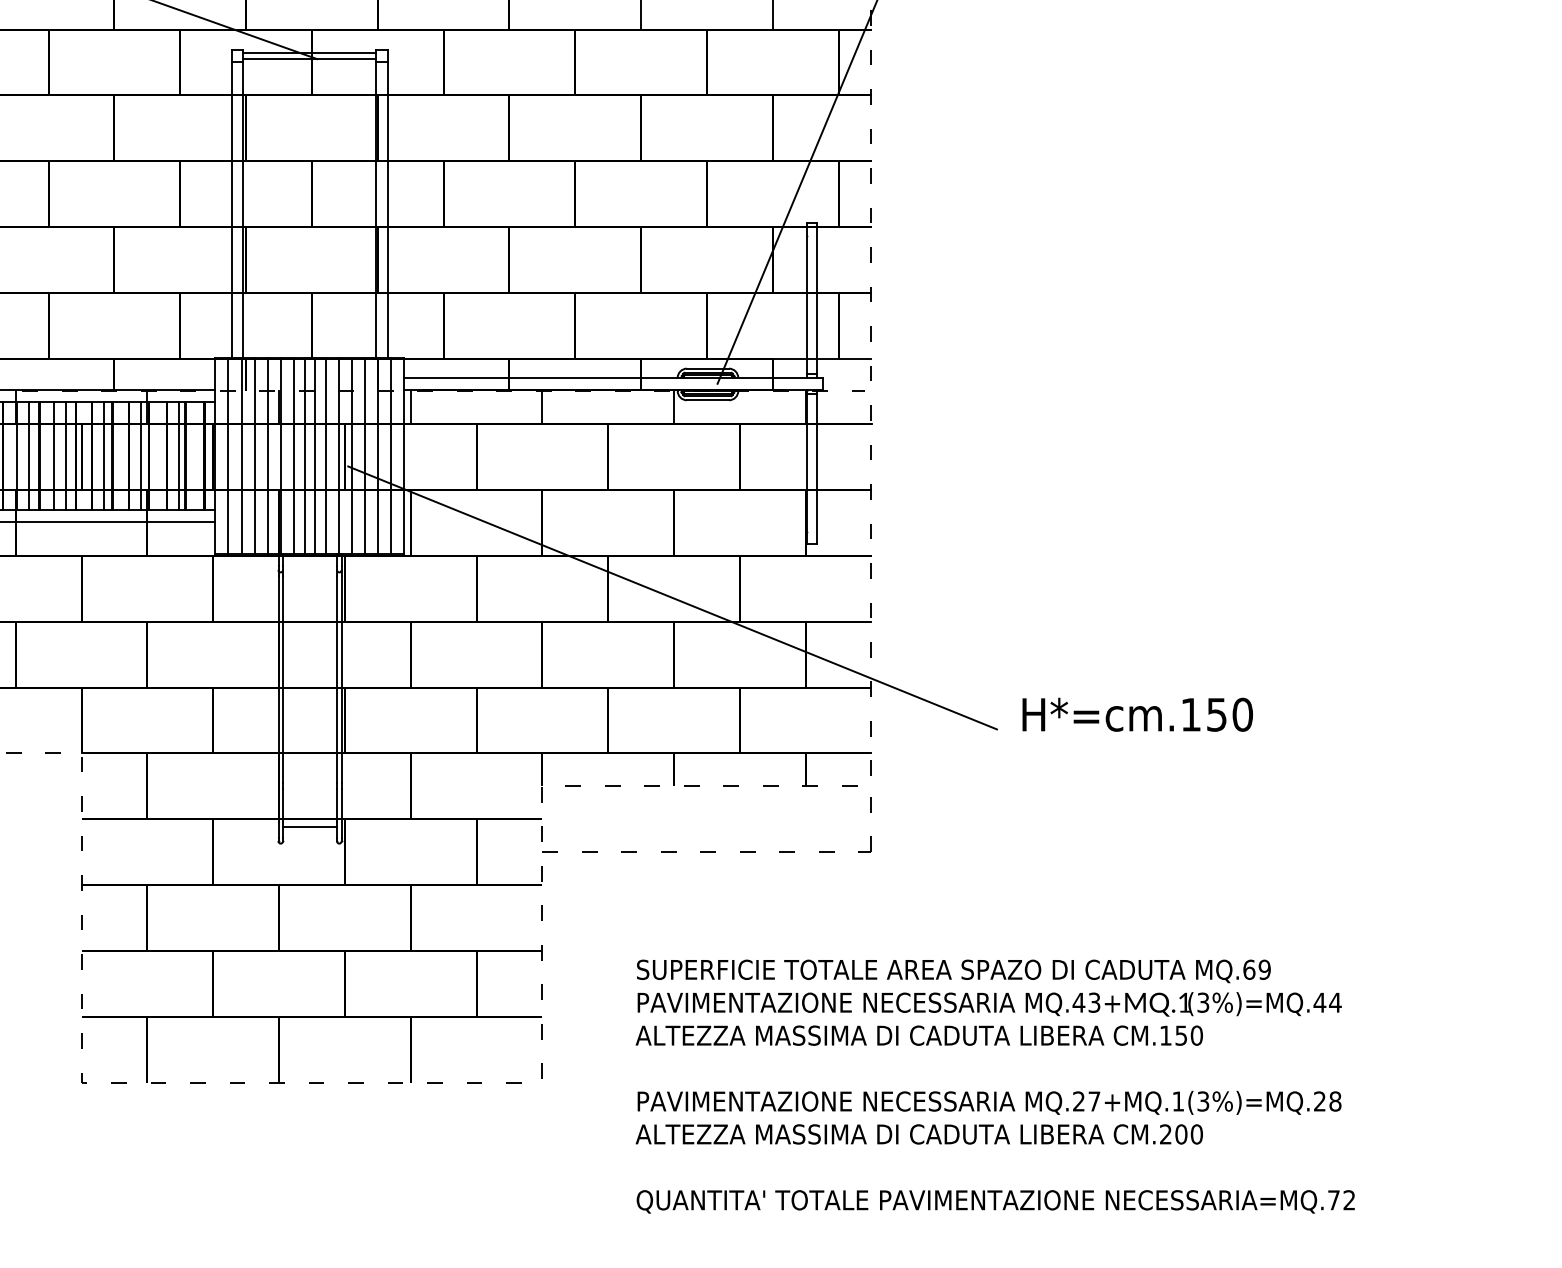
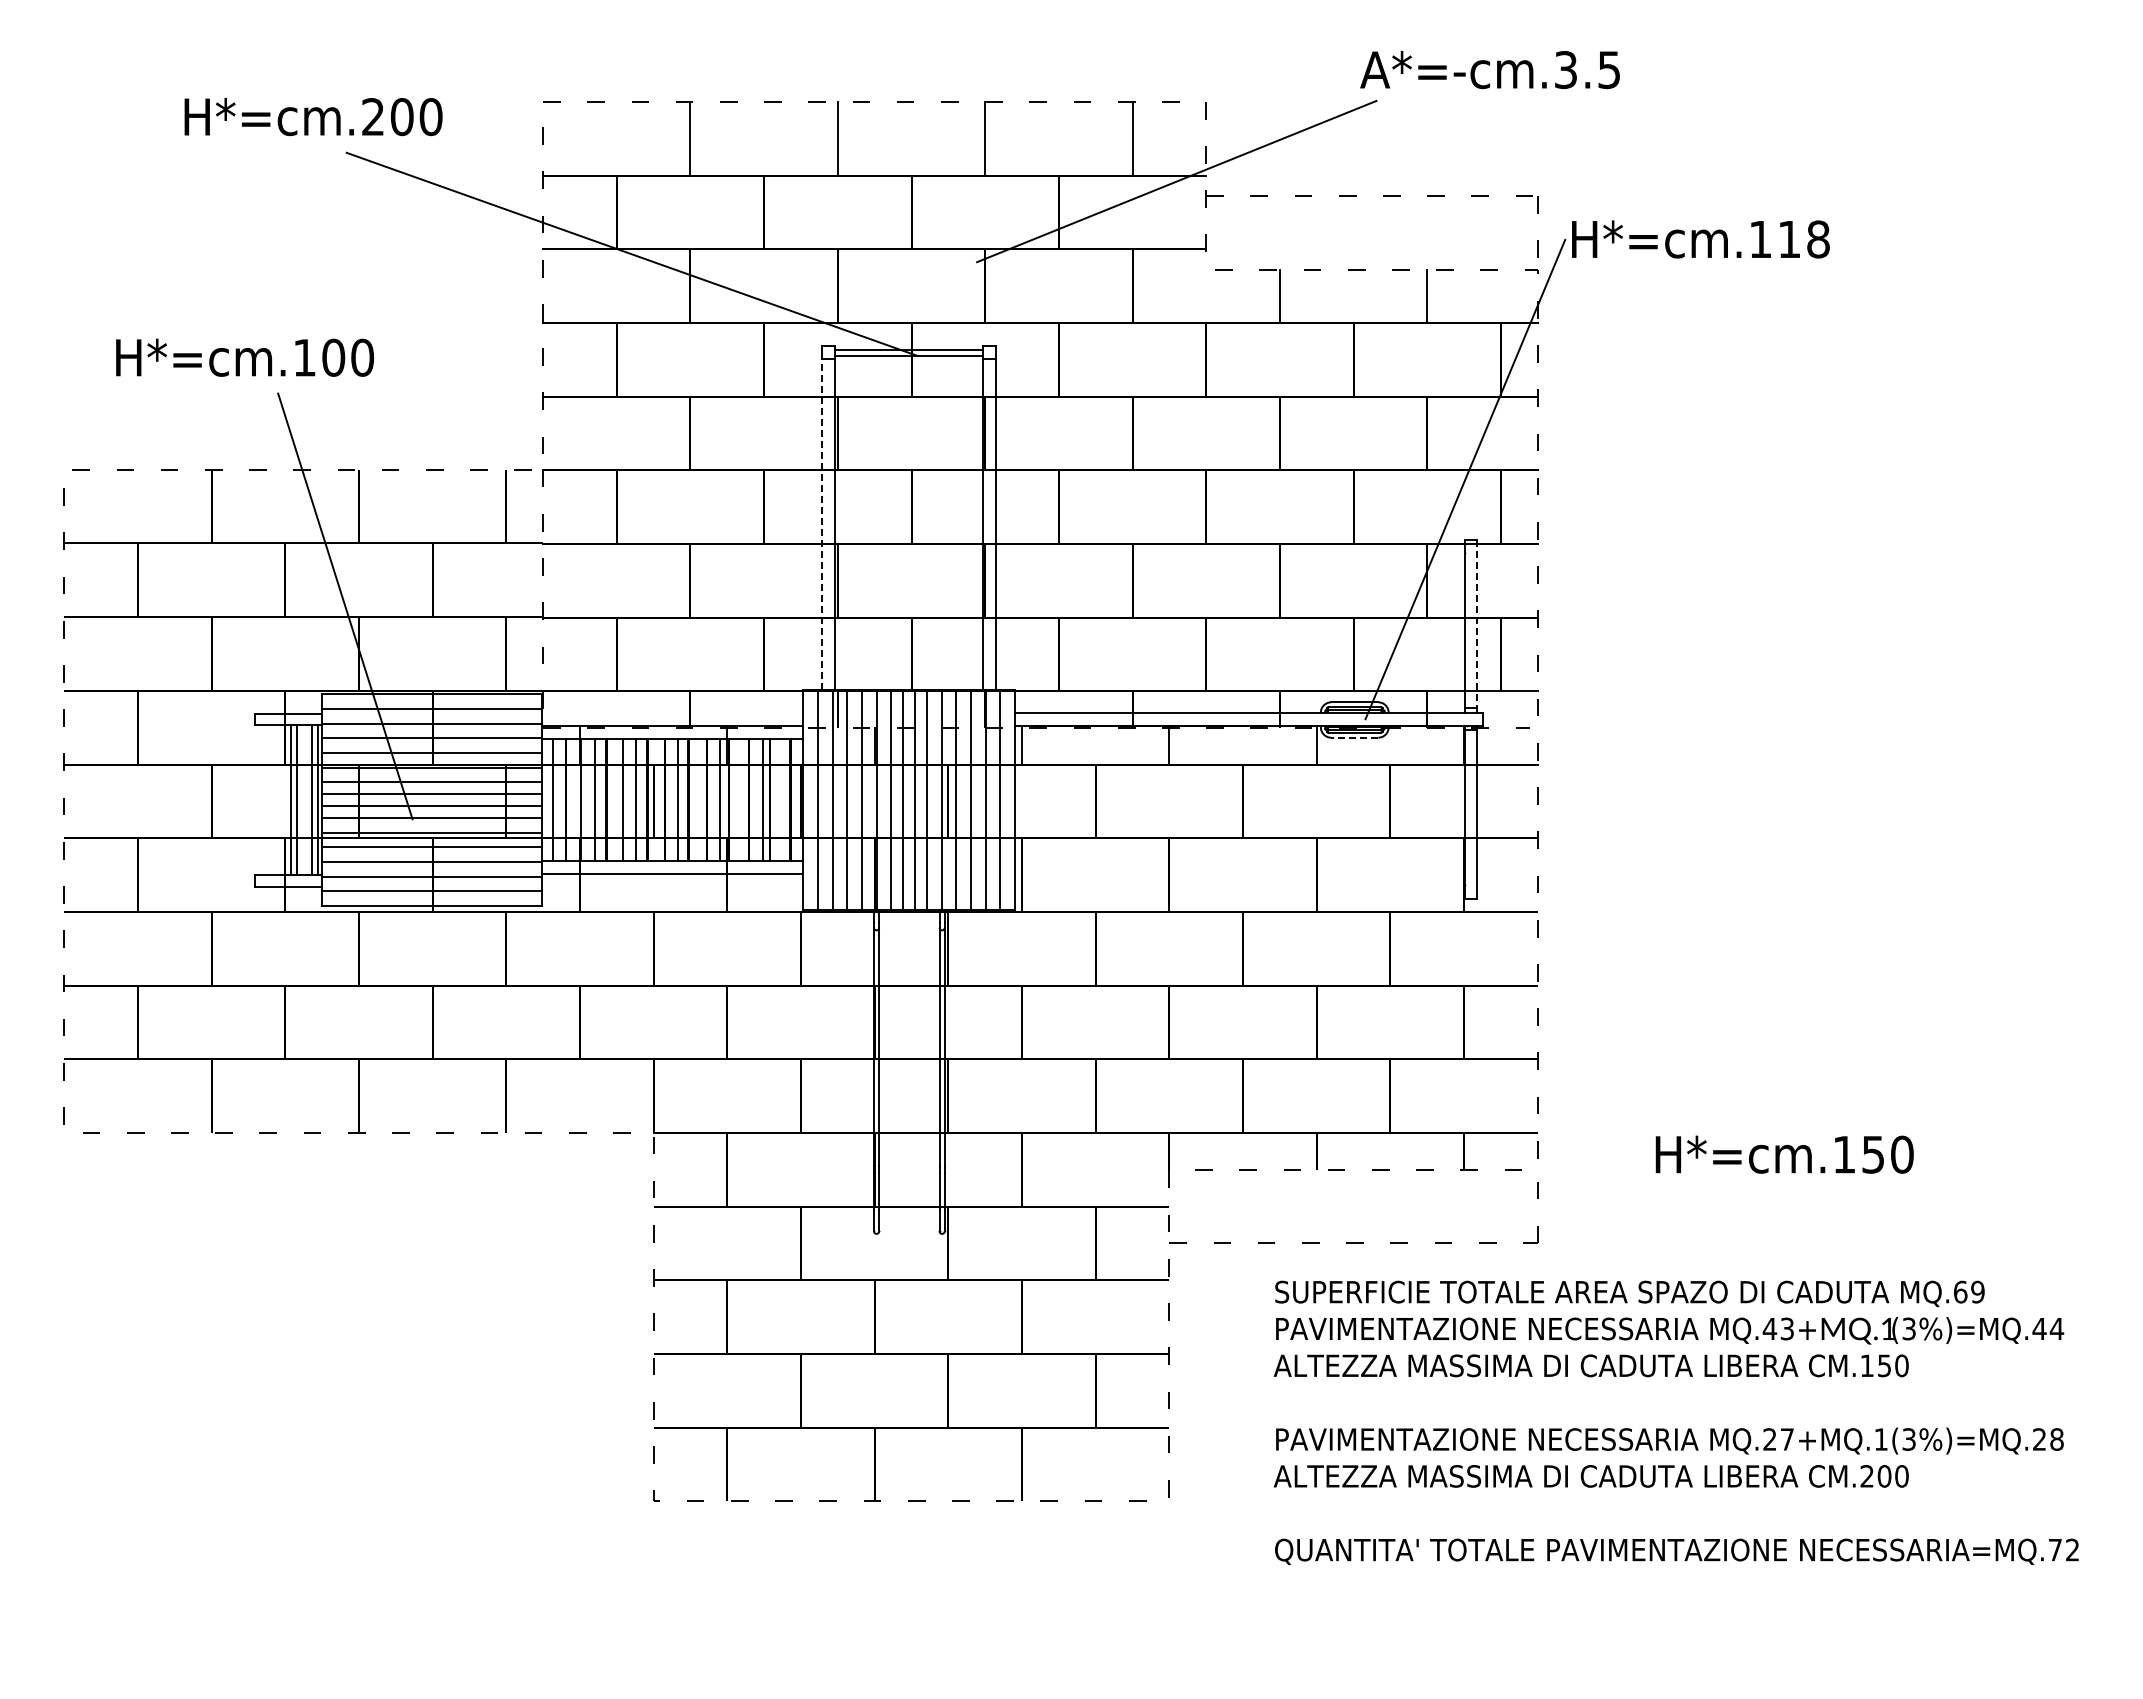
line: (231, 209) -> (821, 524), solid -> dashed
line: (817, 299) -> (1477, 624), solid -> dashed
line: (707, 400) -> (1354, 737), solid -> dashed
line: (672, 597) -> (1315, 958), removed
text: (1137, 714) -> (1784, 1154), moved
line: (310, 827) -> (909, 1215), removed
text: (994, 1086) -> (1675, 1422), moved

